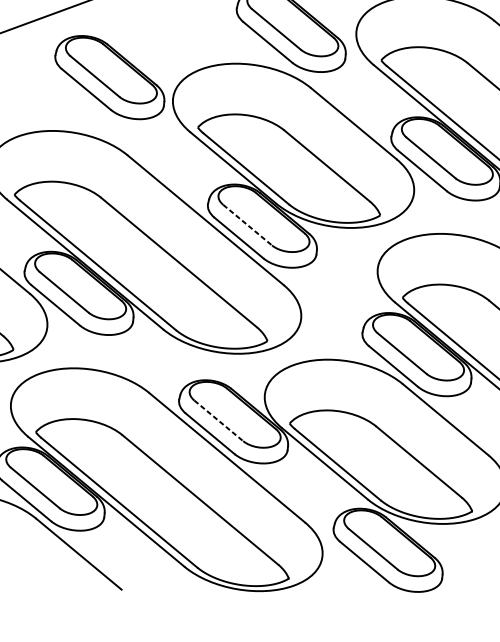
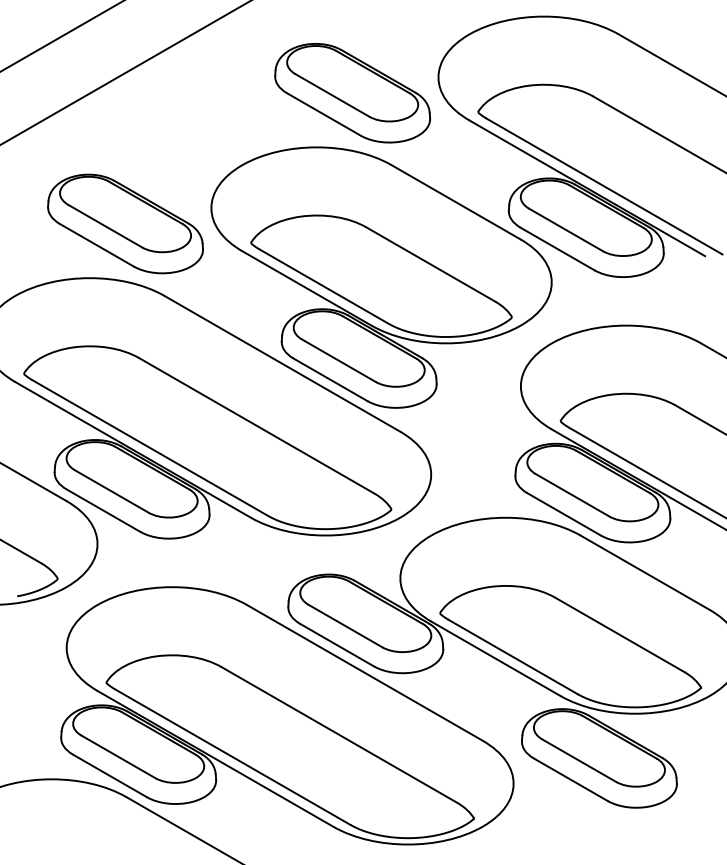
part: (110, 77) -> (125, 223), moved
line: (247, 224) -> (338, 360), dashed -> solid
line: (218, 421) -> (345, 626), dashed -> solid

